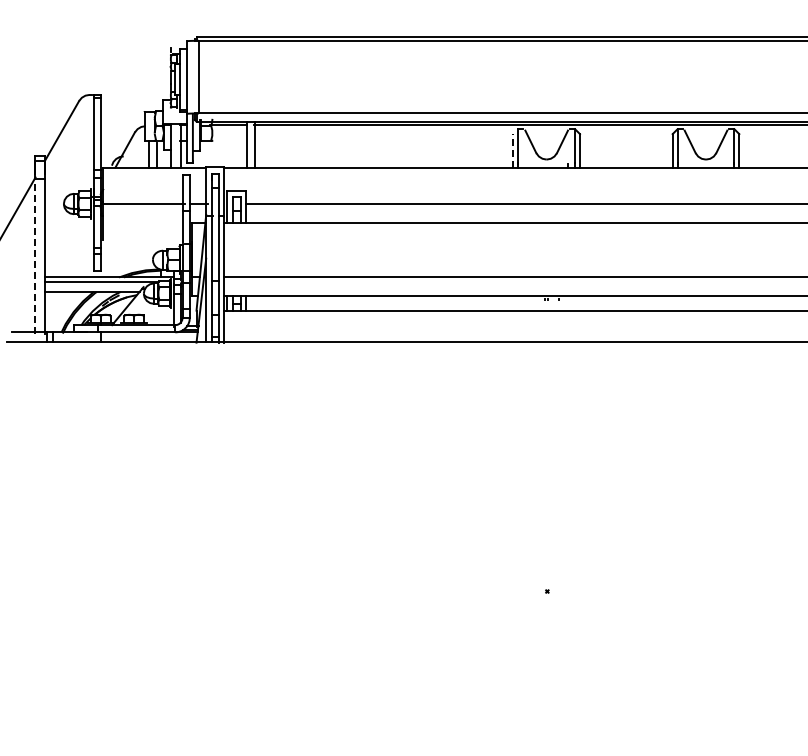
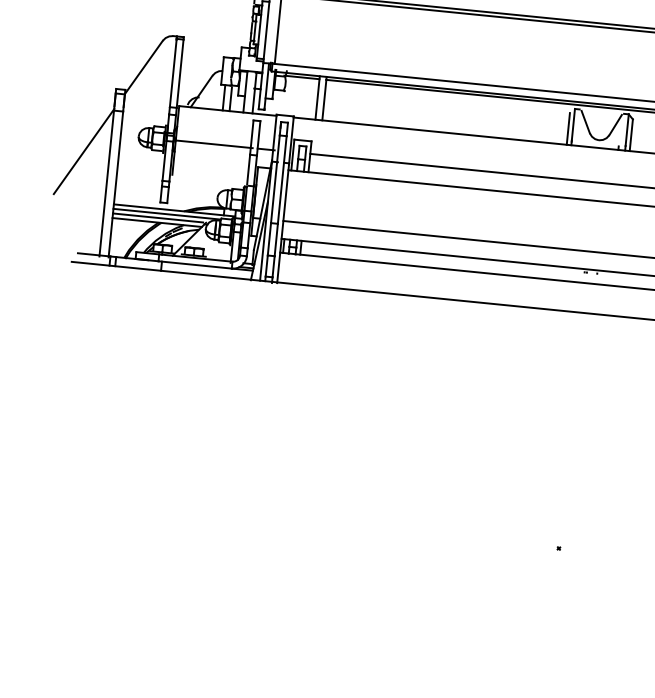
line: (513, 150) -> (568, 128), dashed -> solid
line: (35, 255) -> (106, 182), dashed -> solid
line: (92, 287) -> (157, 218), added

